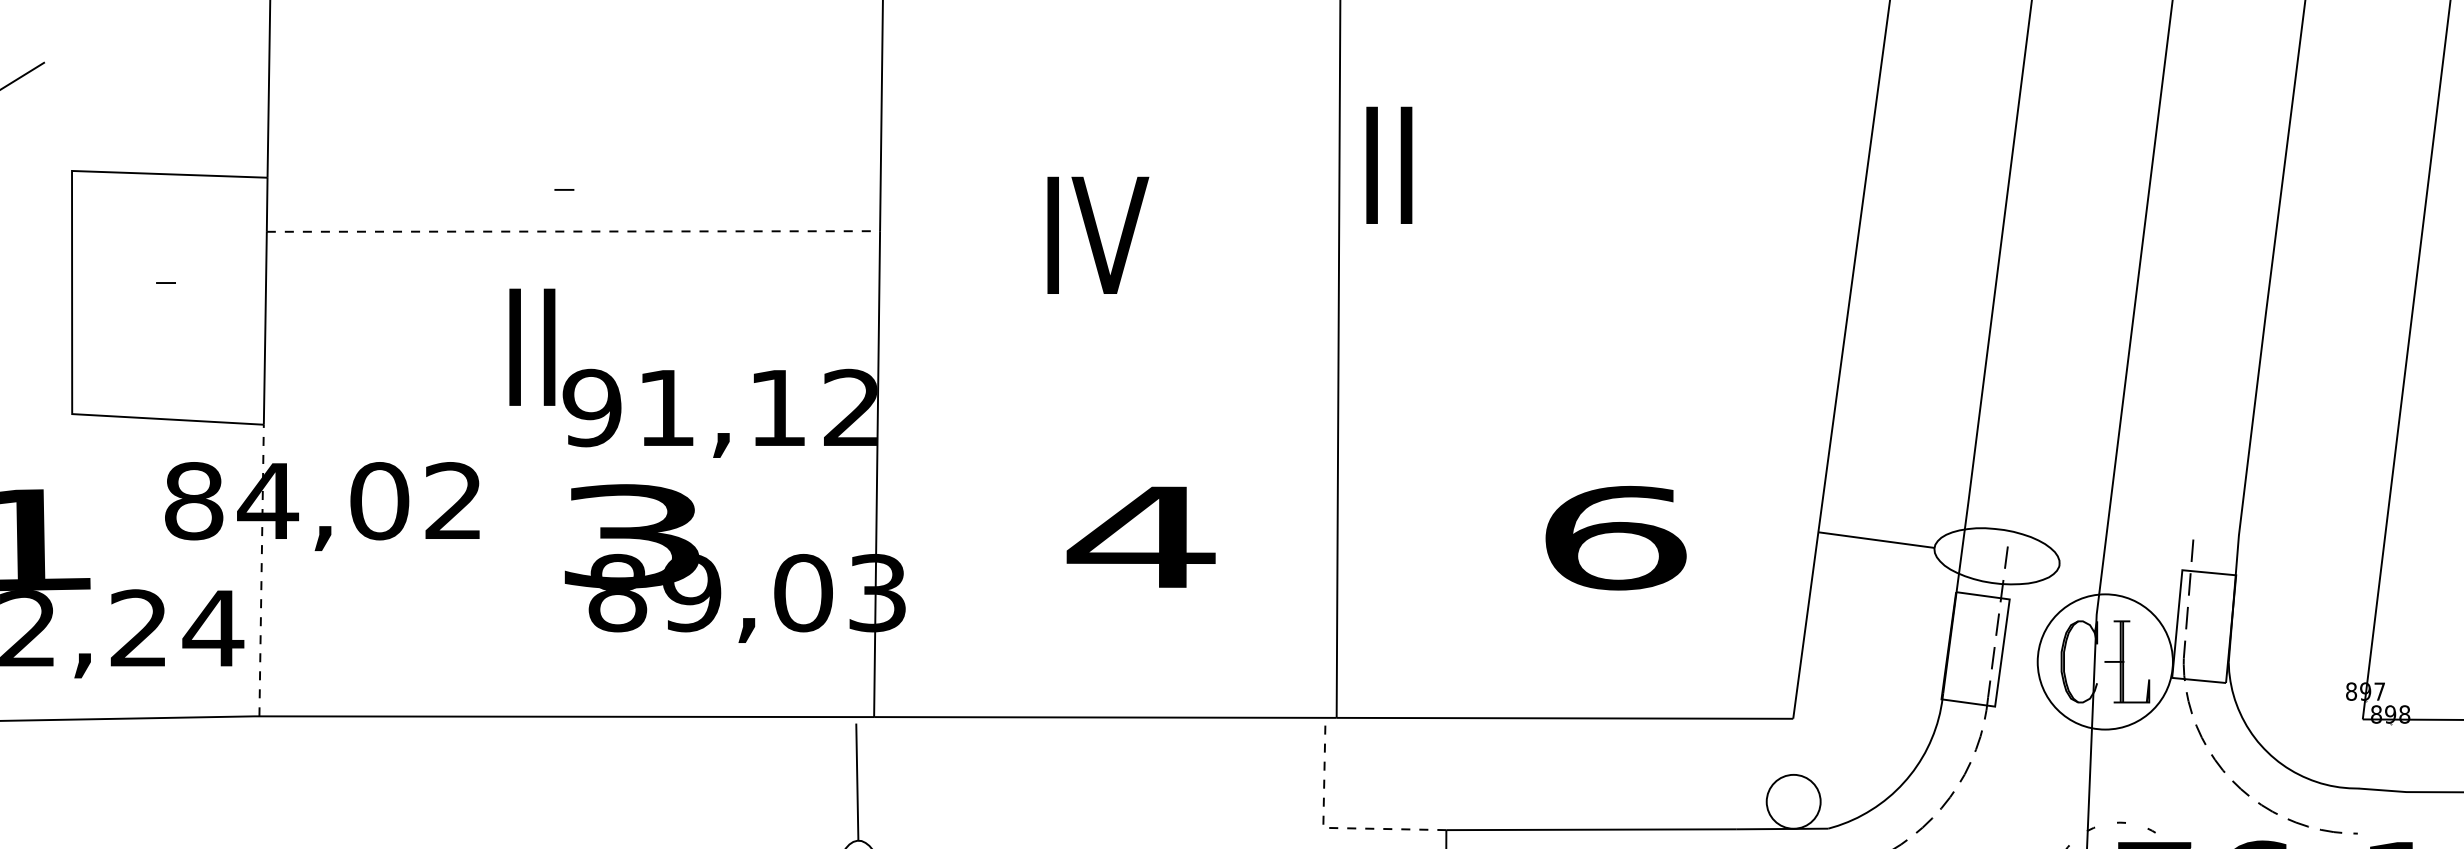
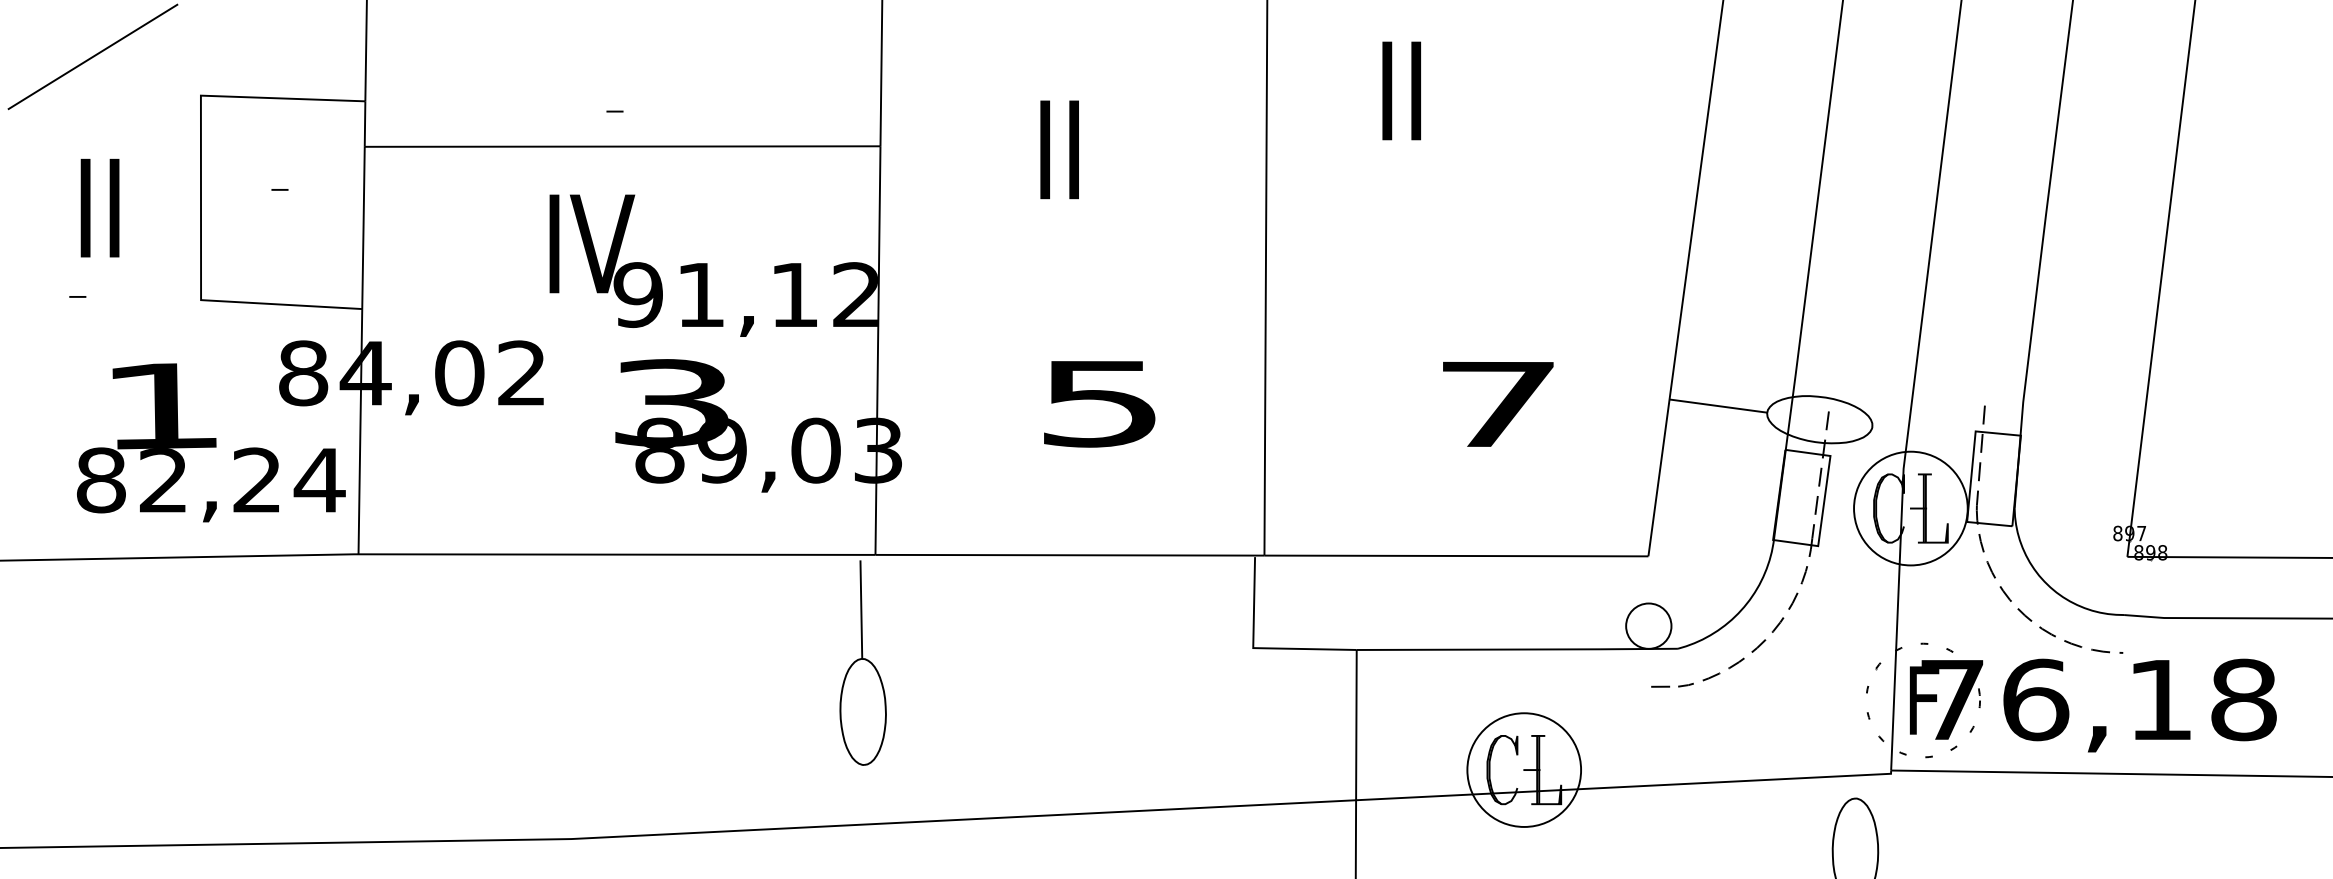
text: (1389, 164) -> (1401, 90), moved
line: (573, 231) -> (622, 146), dashed -> solid
text: (1097, 234) -> (1063, 149), IV -> II
text: (537, 346) -> (592, 243), II -> IV
text: (1140, 538) -> (1099, 404), 4 -> 5
text: (1616, 538) -> (1499, 404), 6 -> 7
line: (261, 570) -> (360, 431), dashed -> solid
line: (1330, 828) -> (1259, 648), dashed -> solid

